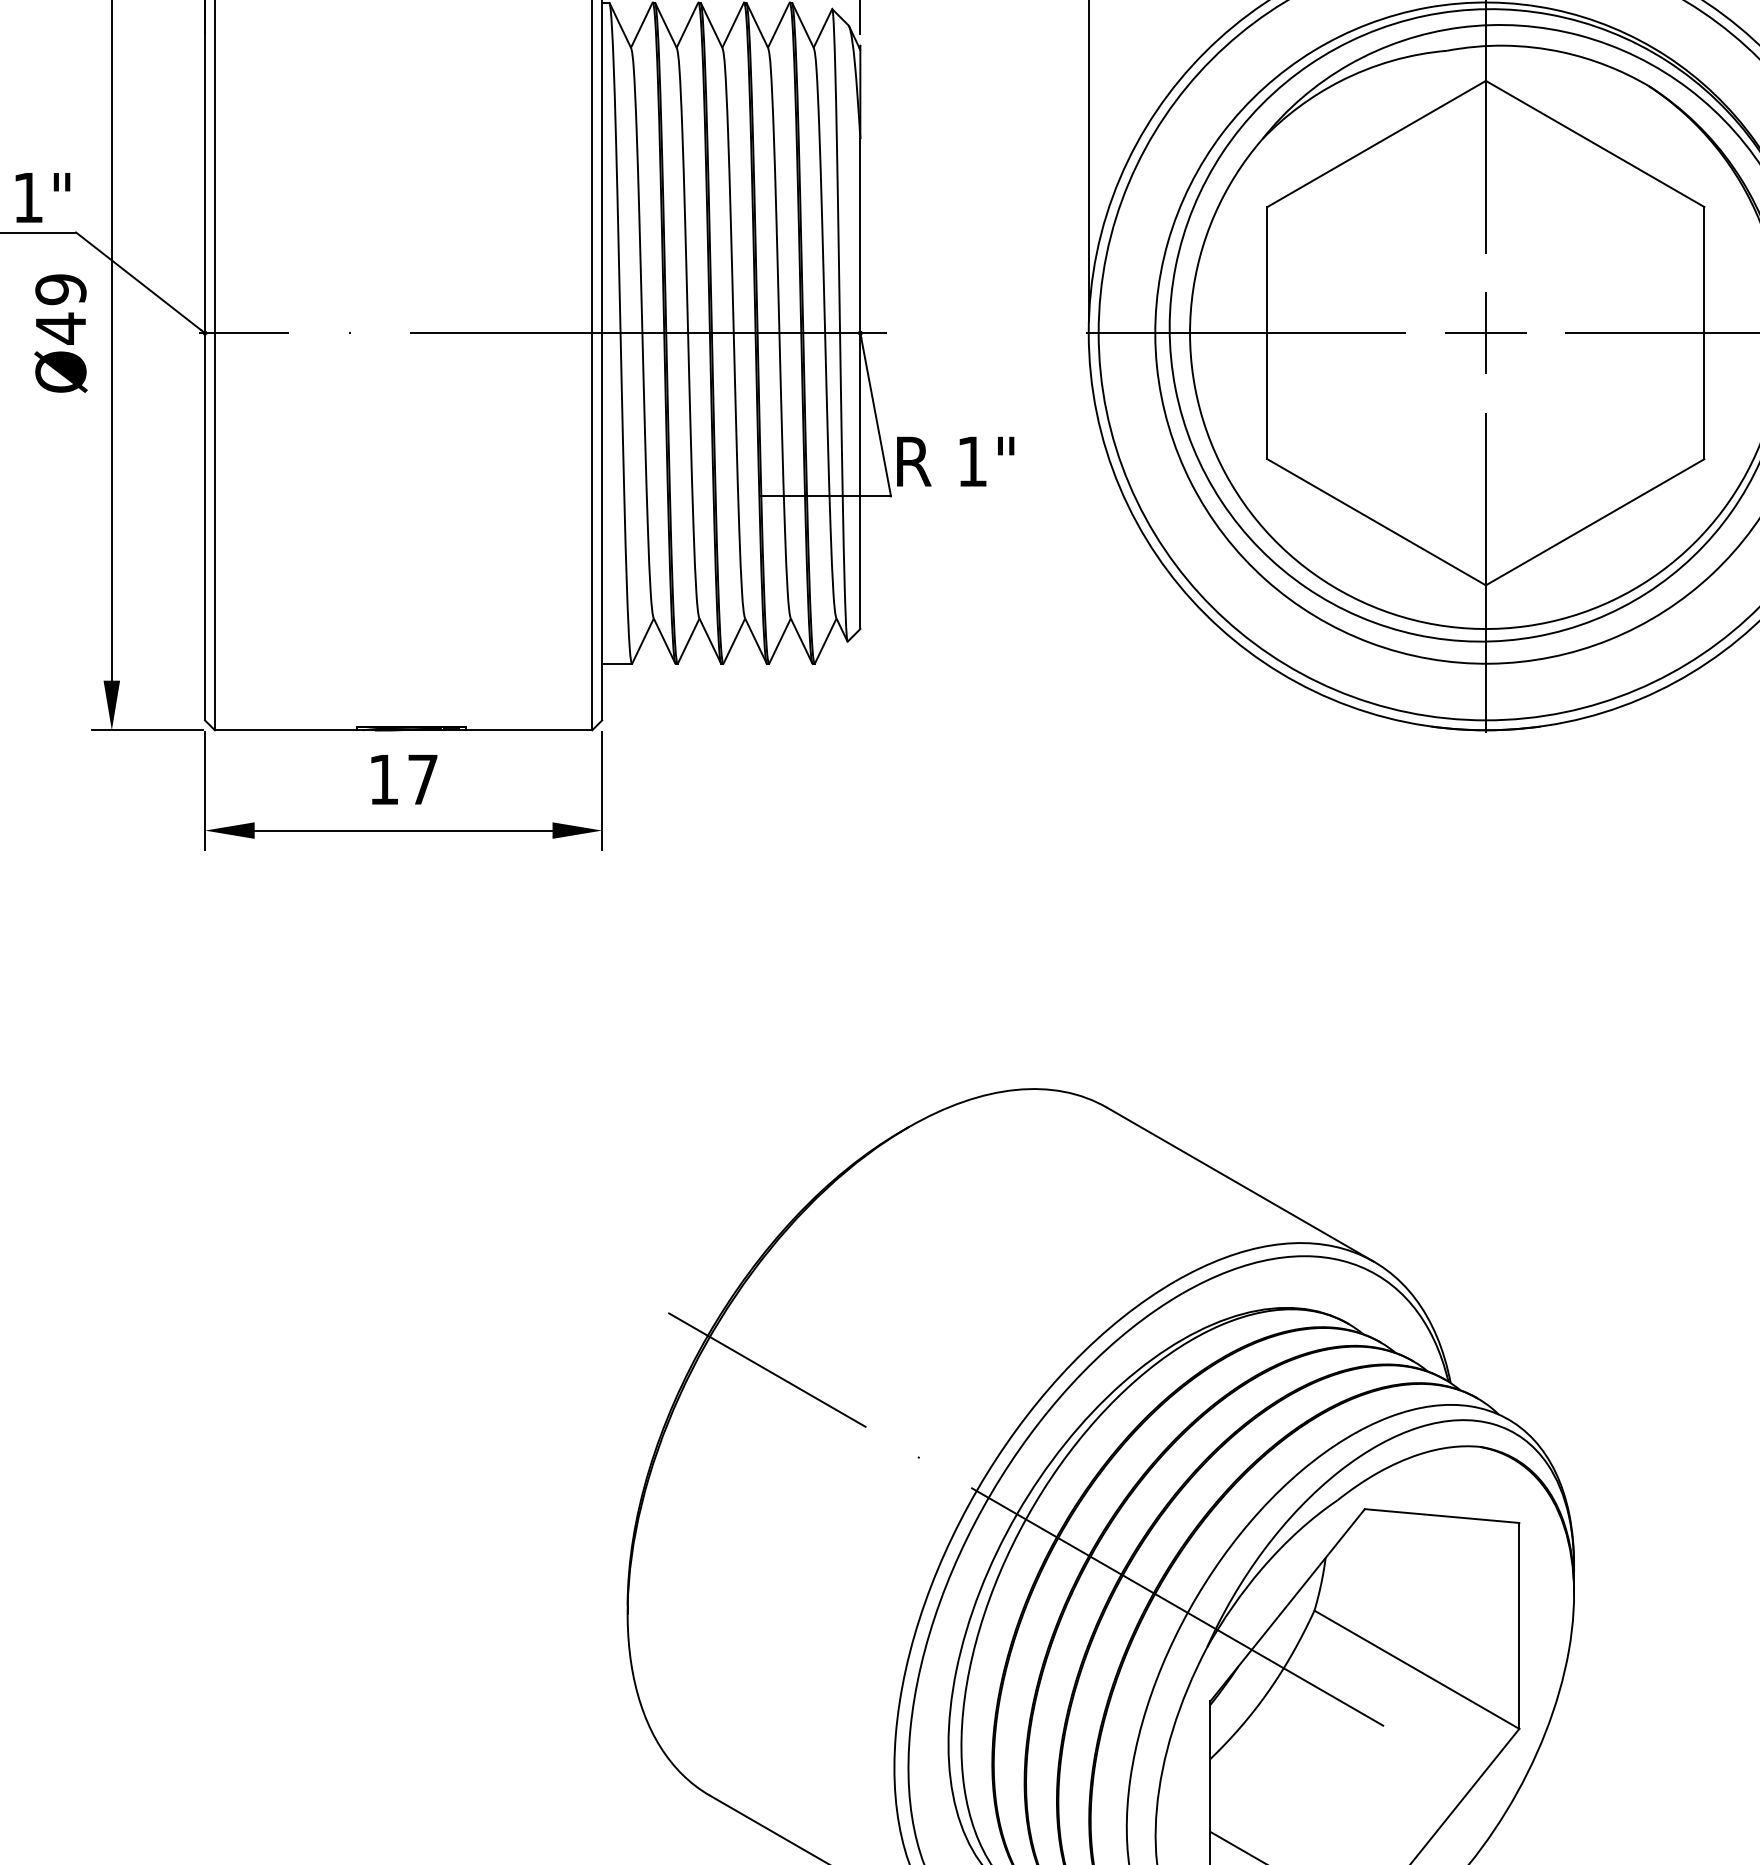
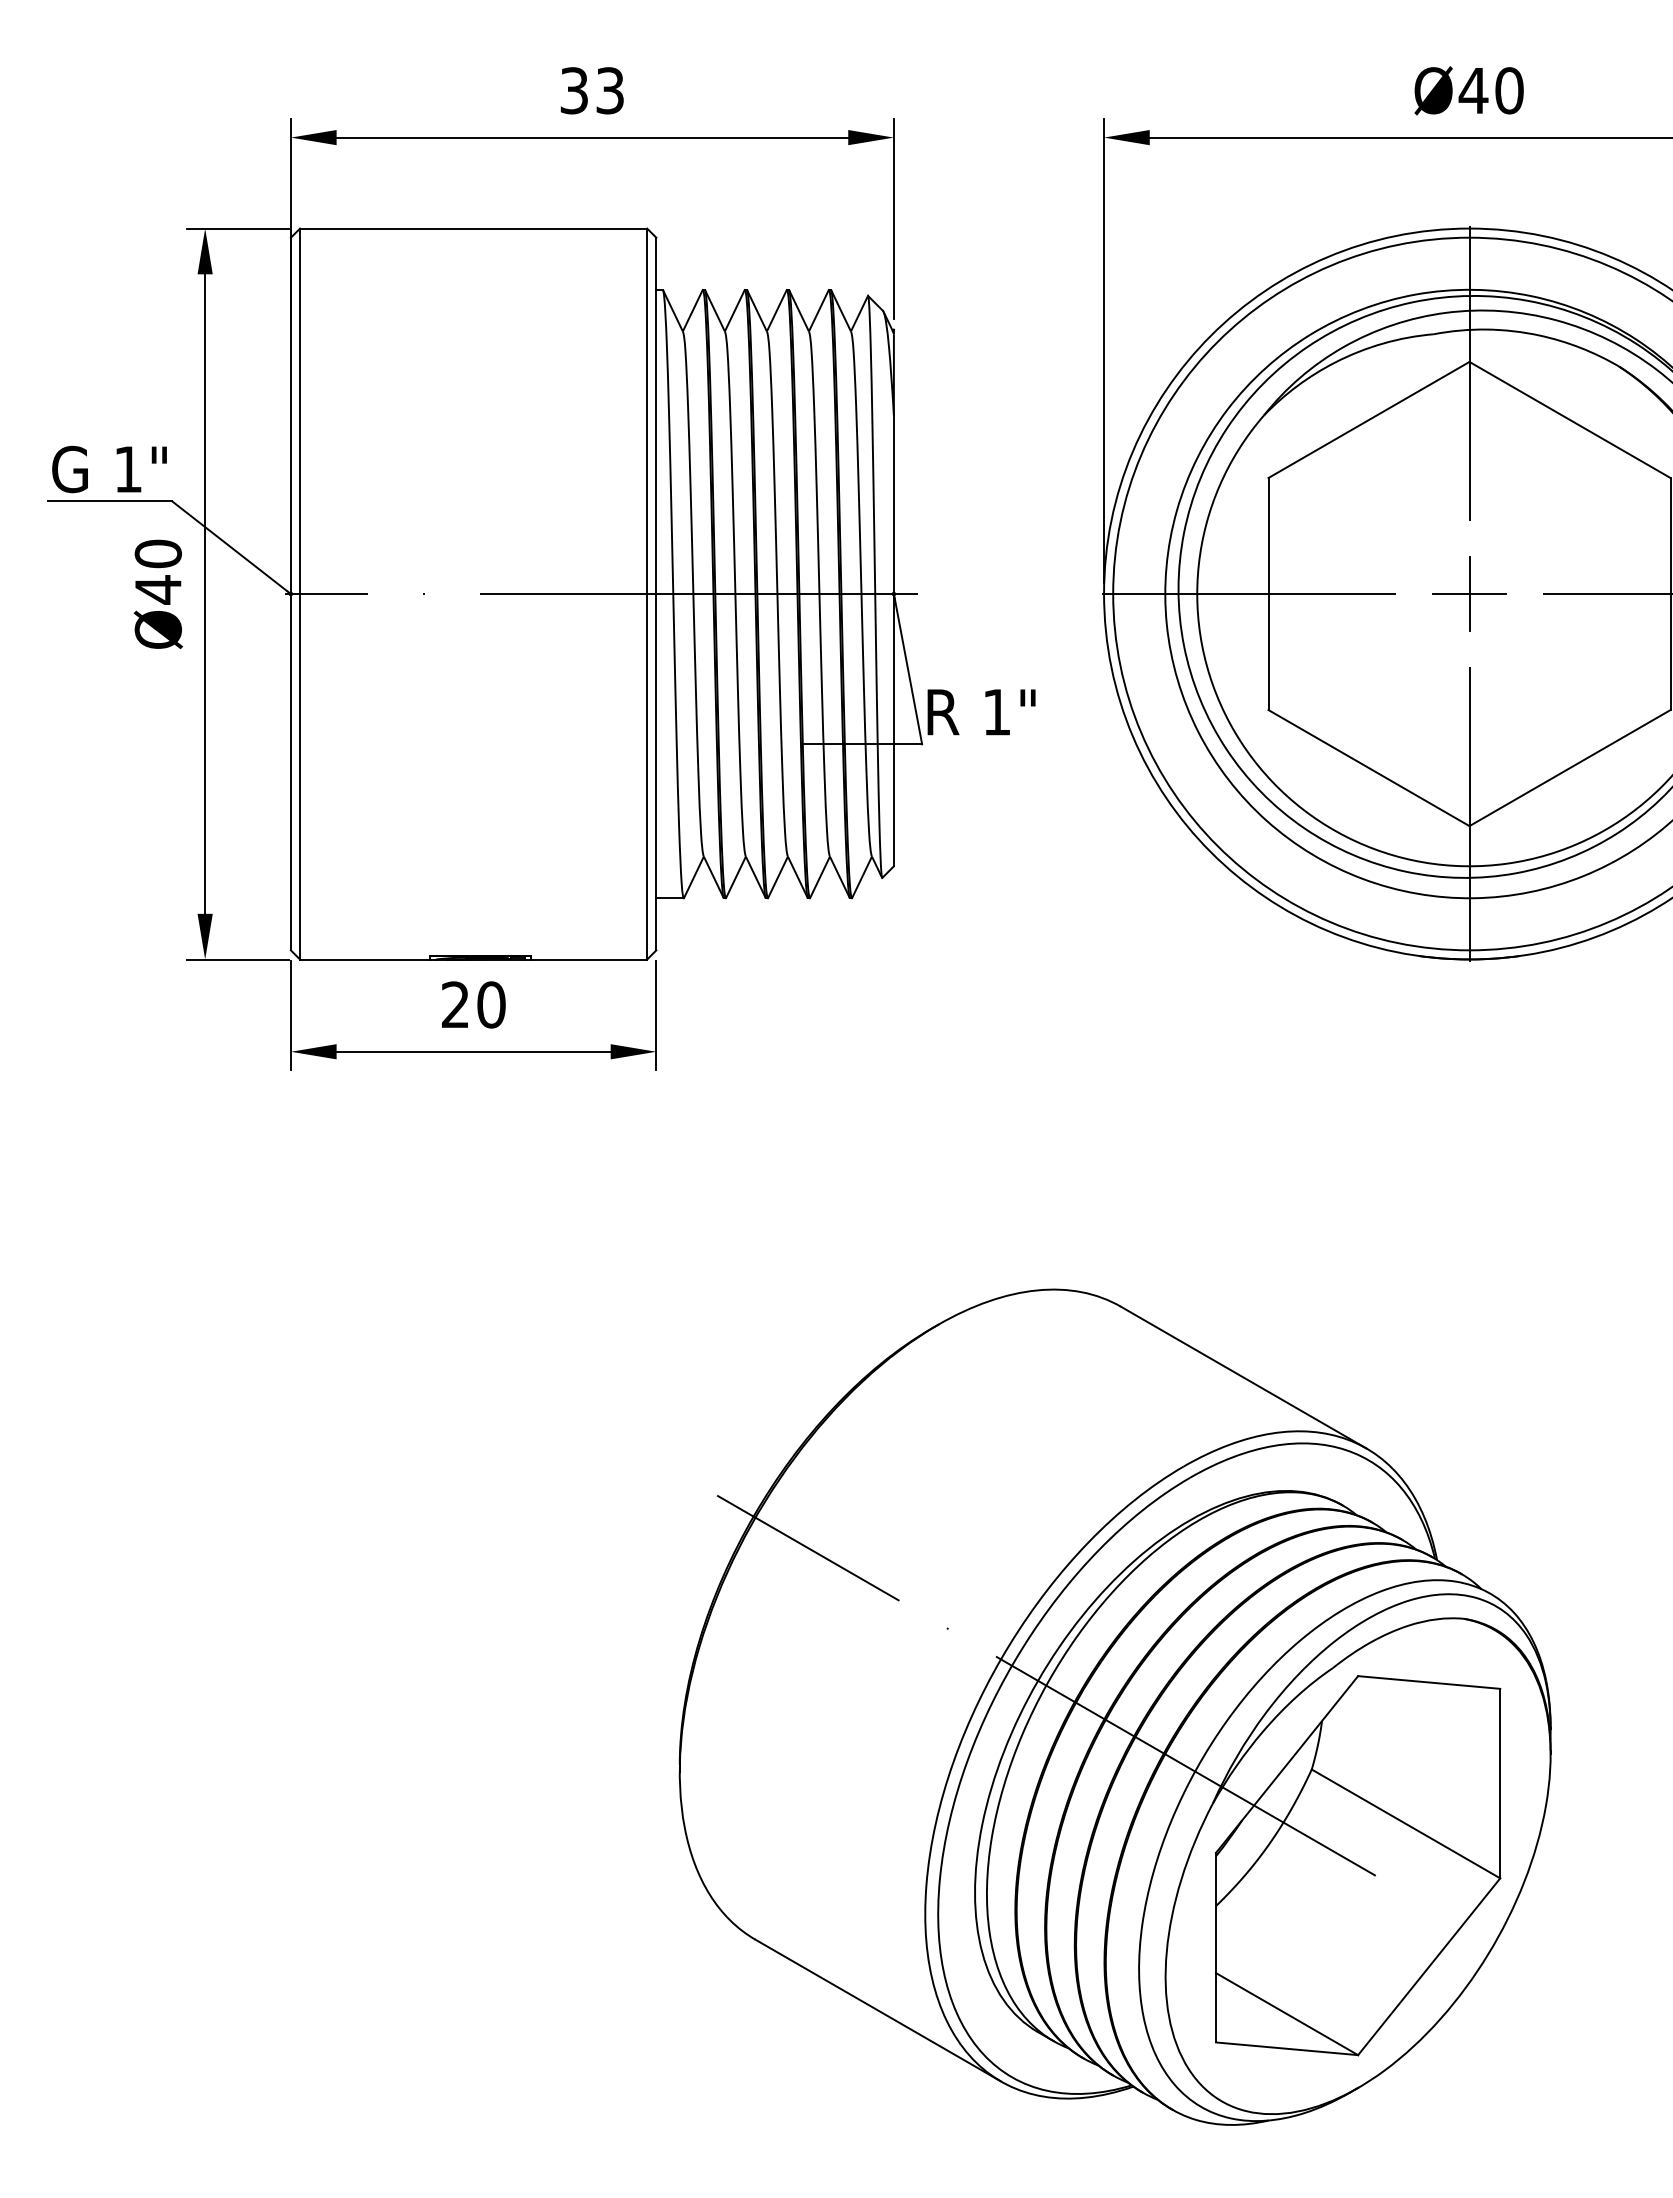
text: (60, 289) -> (157, 553), Ø49 -> Ø40
text: (403, 779) -> (473, 1004), 17 -> 20

